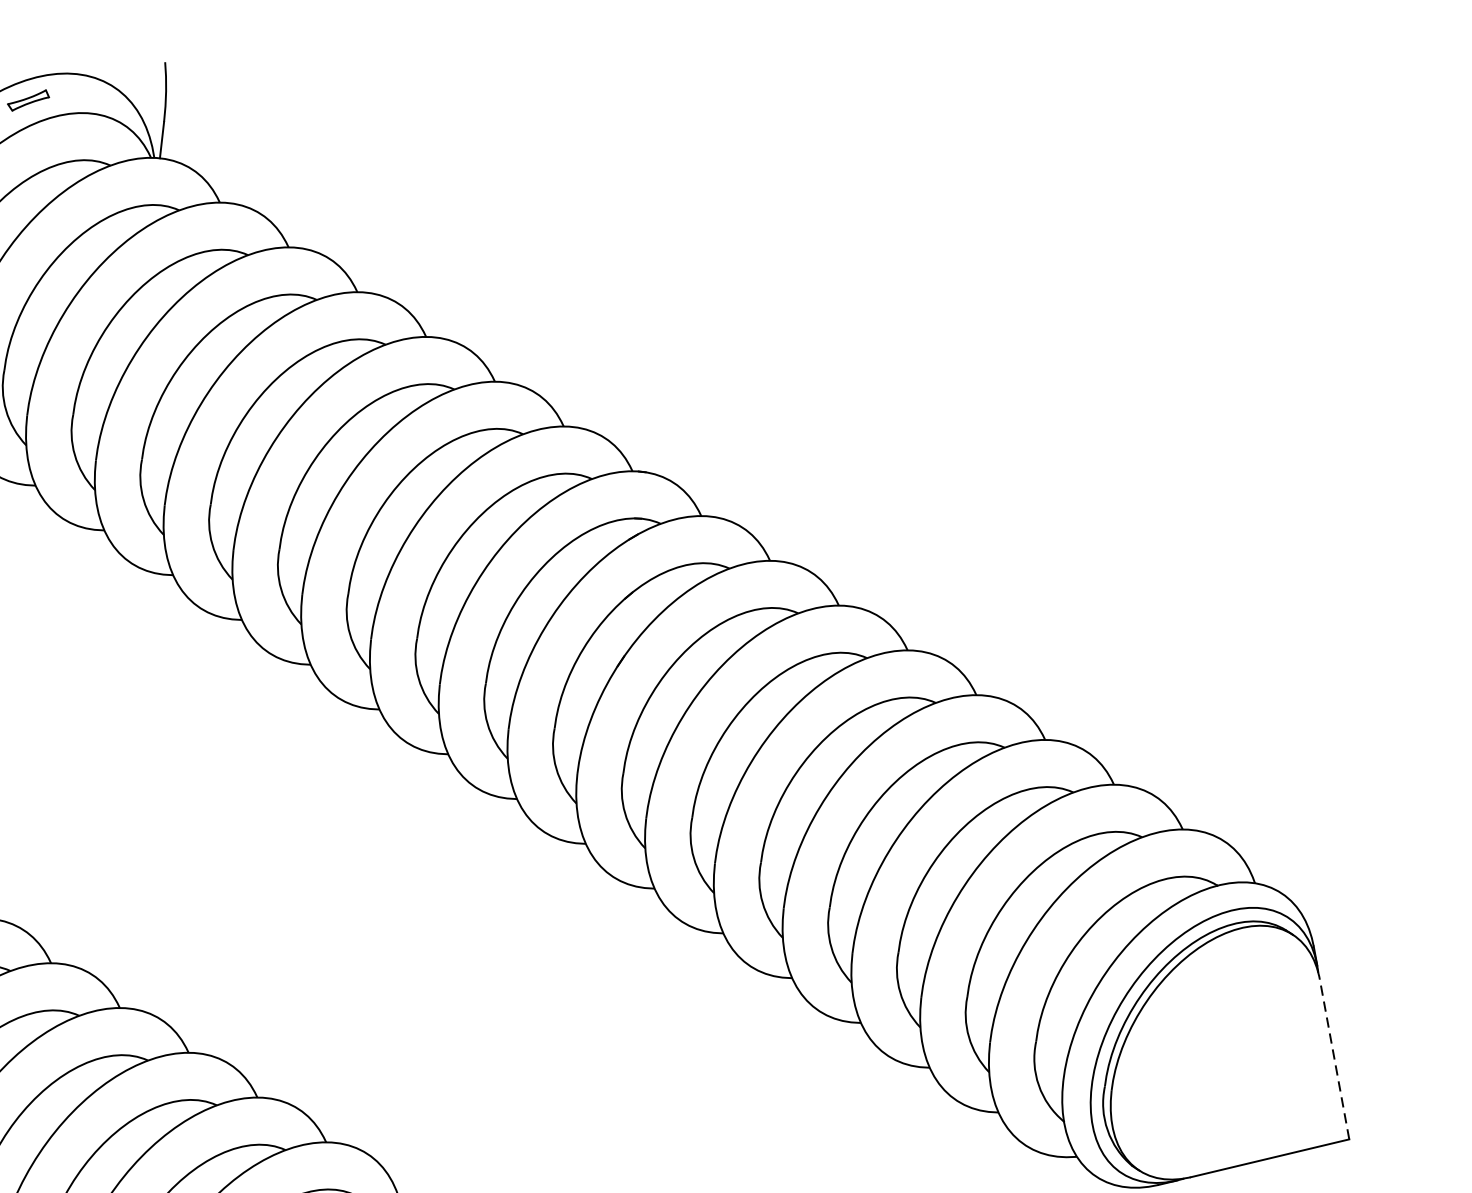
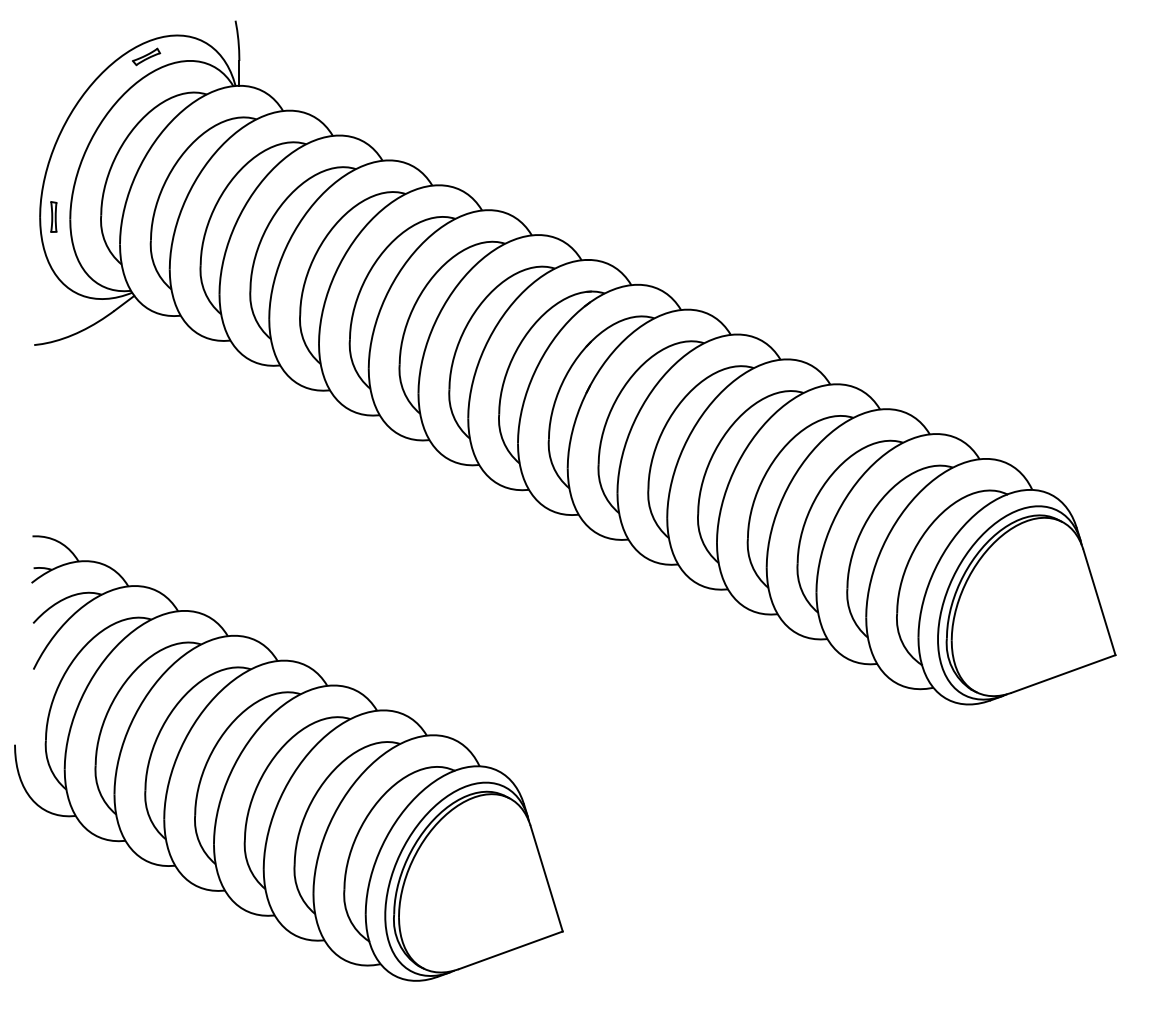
line: (1334, 1058) -> (1099, 601), dashed -> solid

